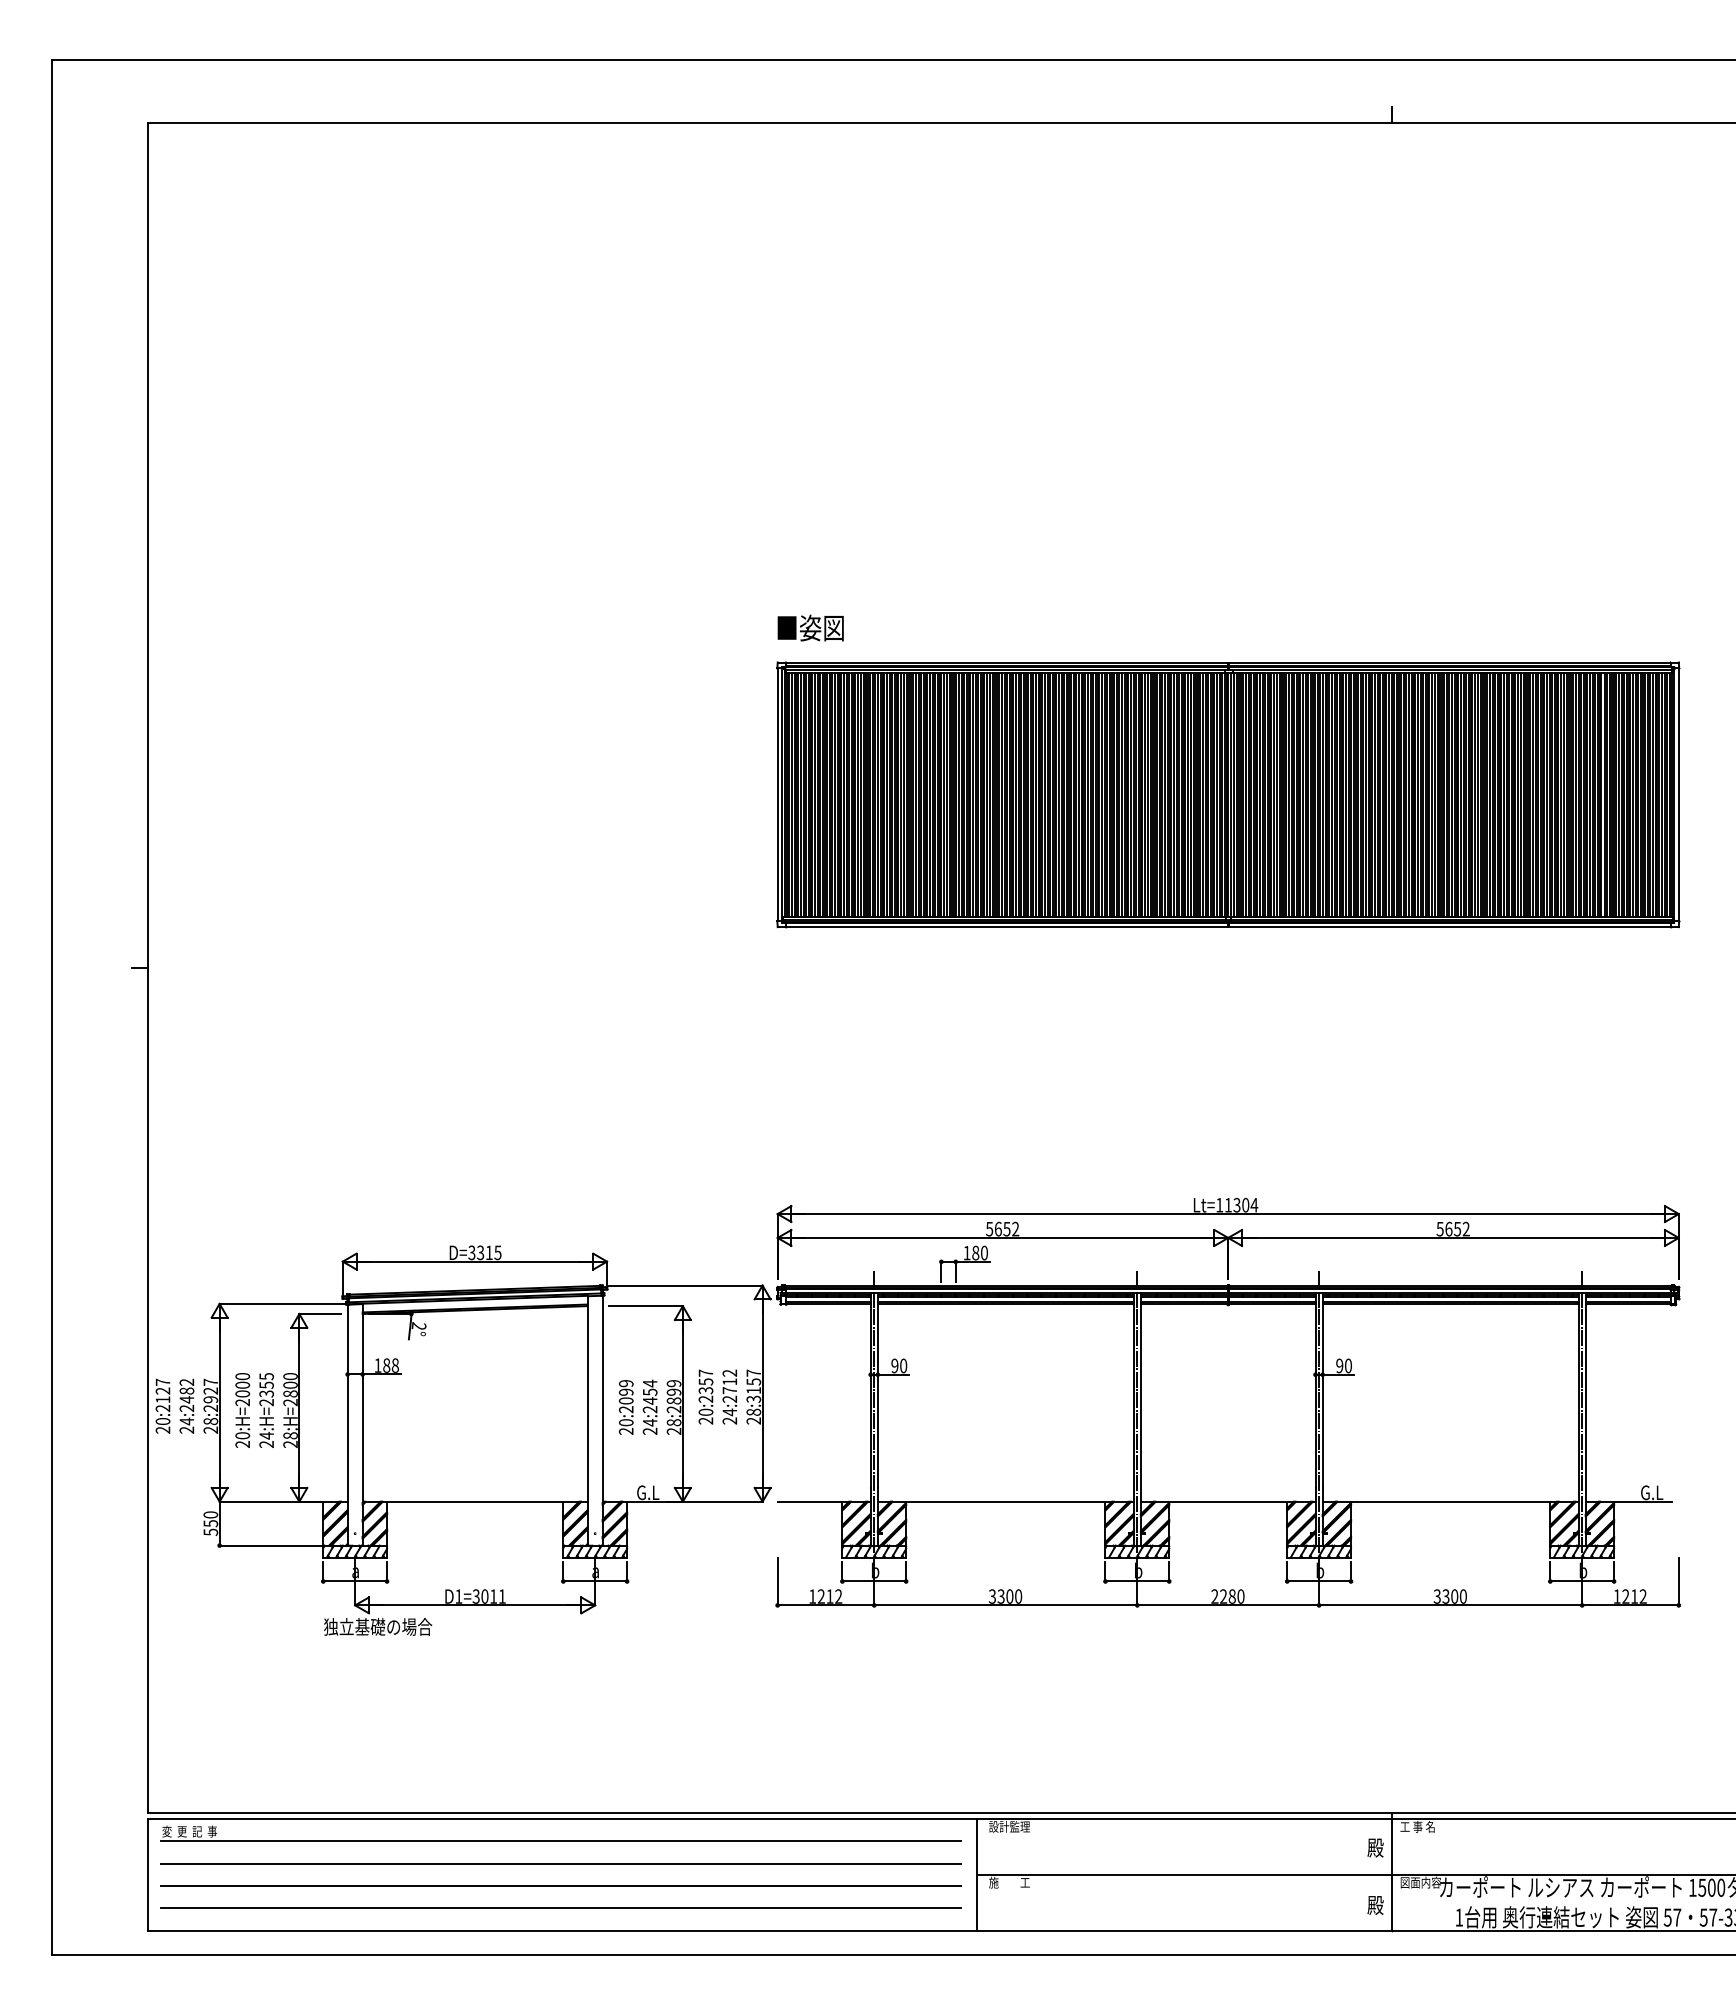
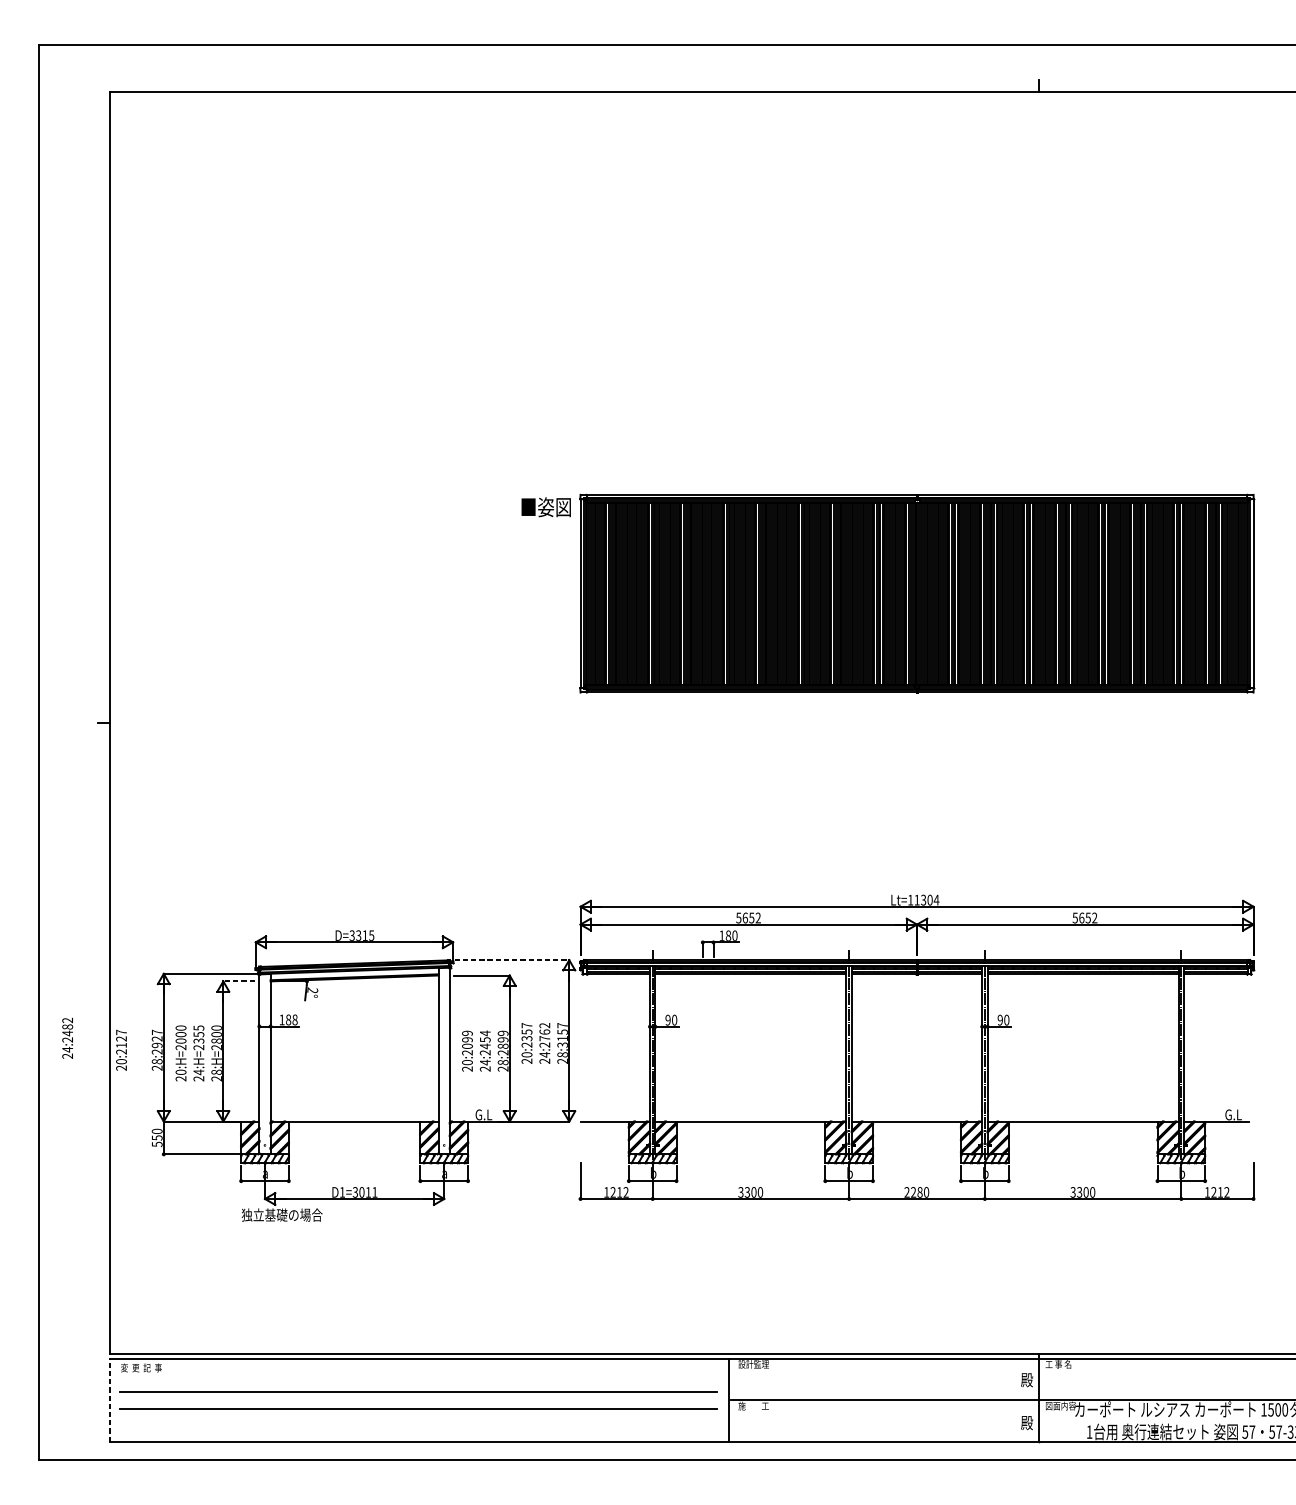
text: (810, 627) -> (546, 506), moved
line: (685, 1285) -> (511, 960), solid -> dashed
line: (319, 1314) -> (238, 981), solid -> dashed
text: (729, 1381) -> (544, 1031), 24:2712 -> 24:2762
text: (186, 1405) -> (67, 1037), moved
line: (561, 1841) -> (419, 1375), removed
line: (147, 1874) -> (109, 1399), solid -> dashed
line: (561, 1908) -> (419, 1425), removed

